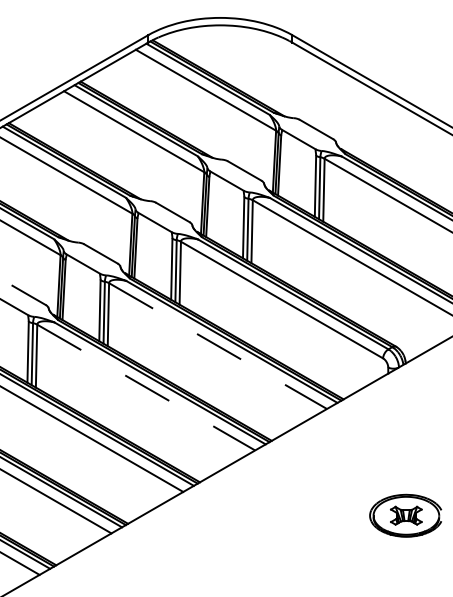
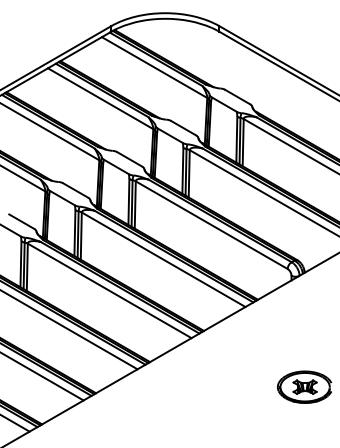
line: (218, 346) -> (163, 260), dashed -> solid
line: (146, 387) -> (109, 290), dashed -> solid

